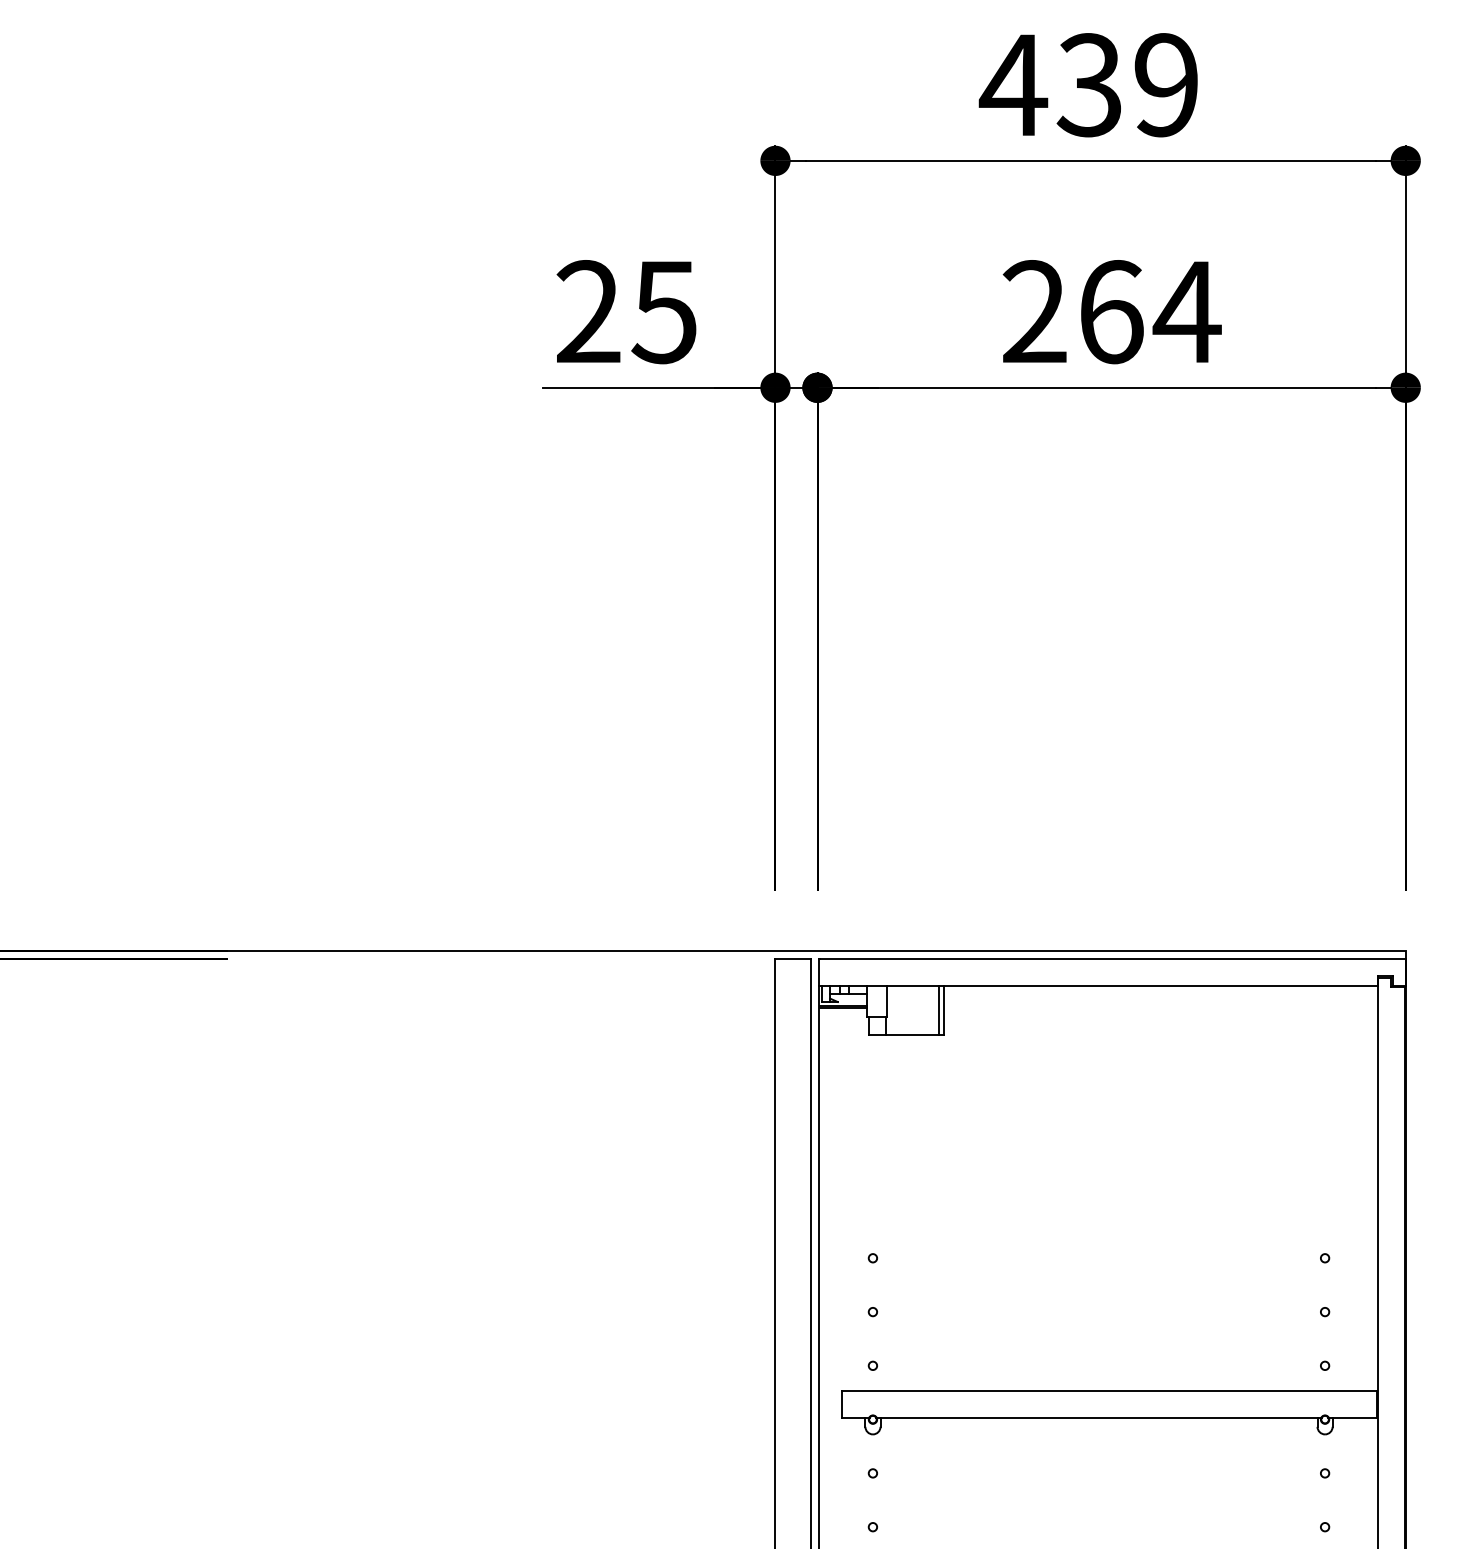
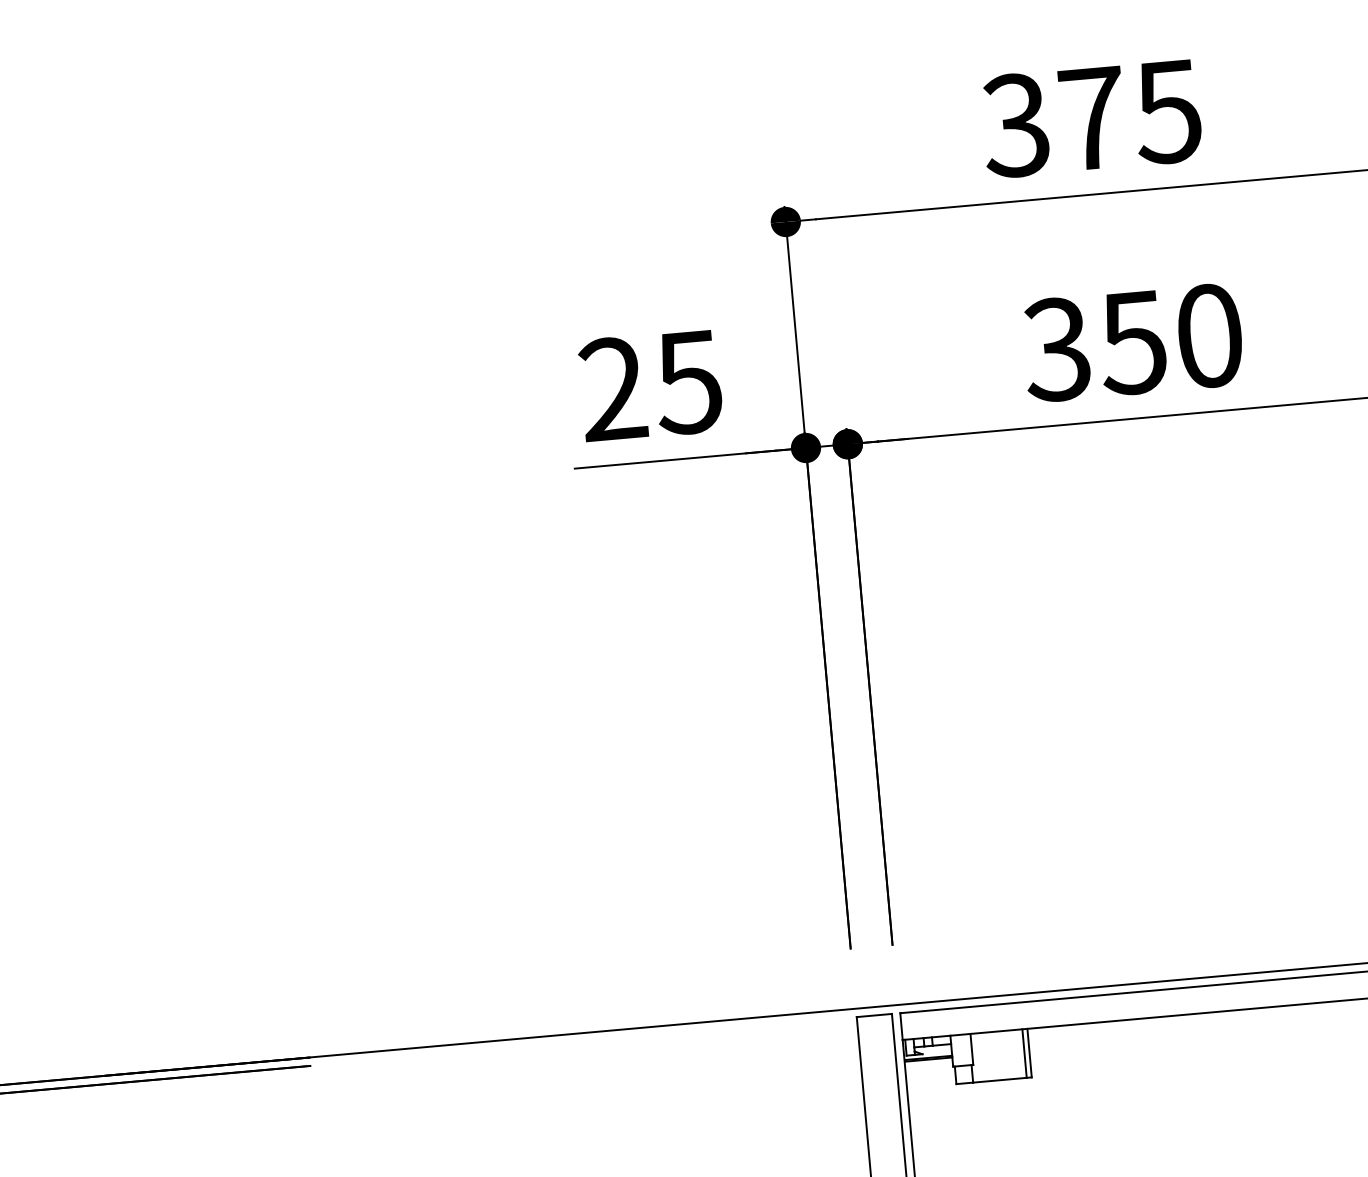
text: (1087, 85) -> (1089, 119), 439 -> 375
text: (1111, 312) -> (1133, 343), 264 -> 350

